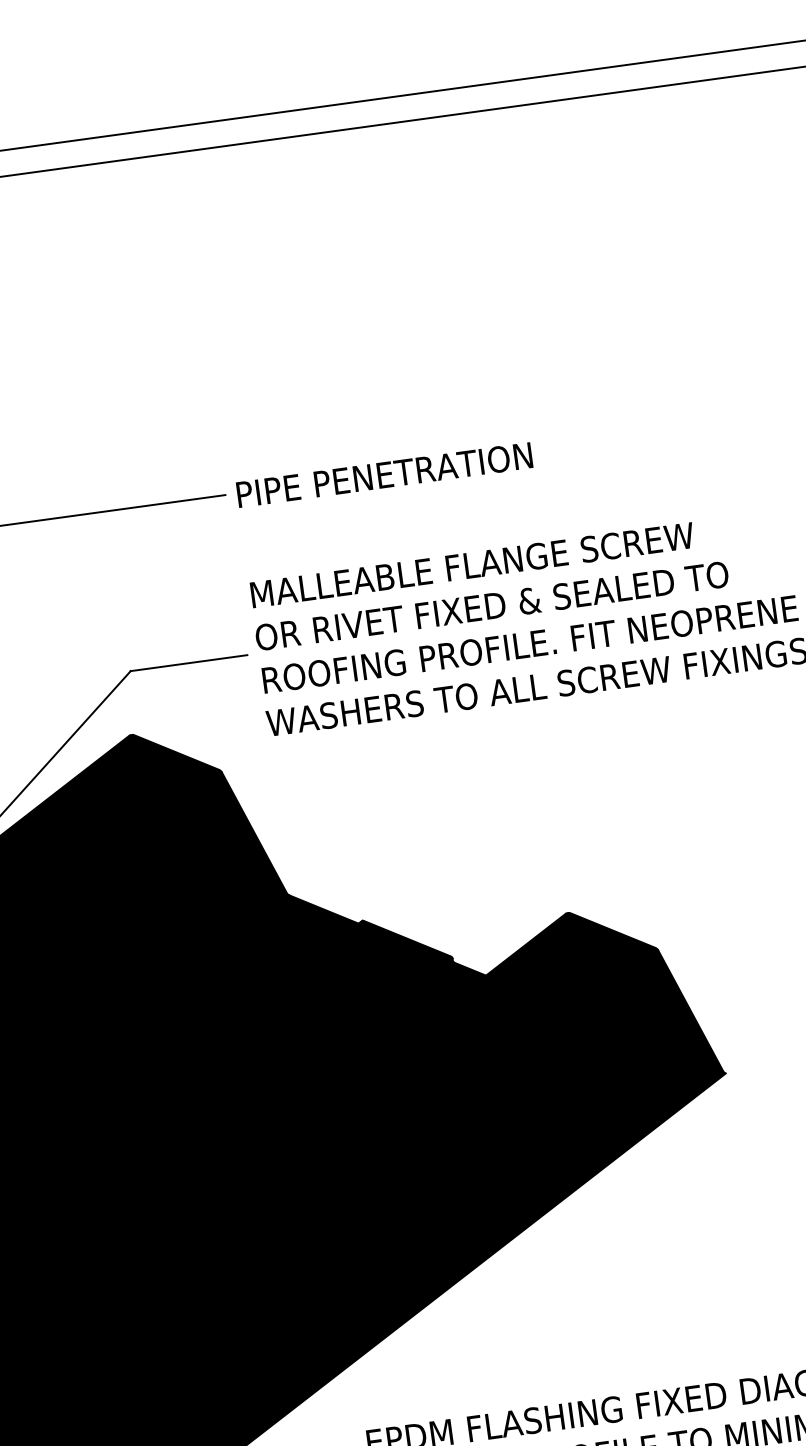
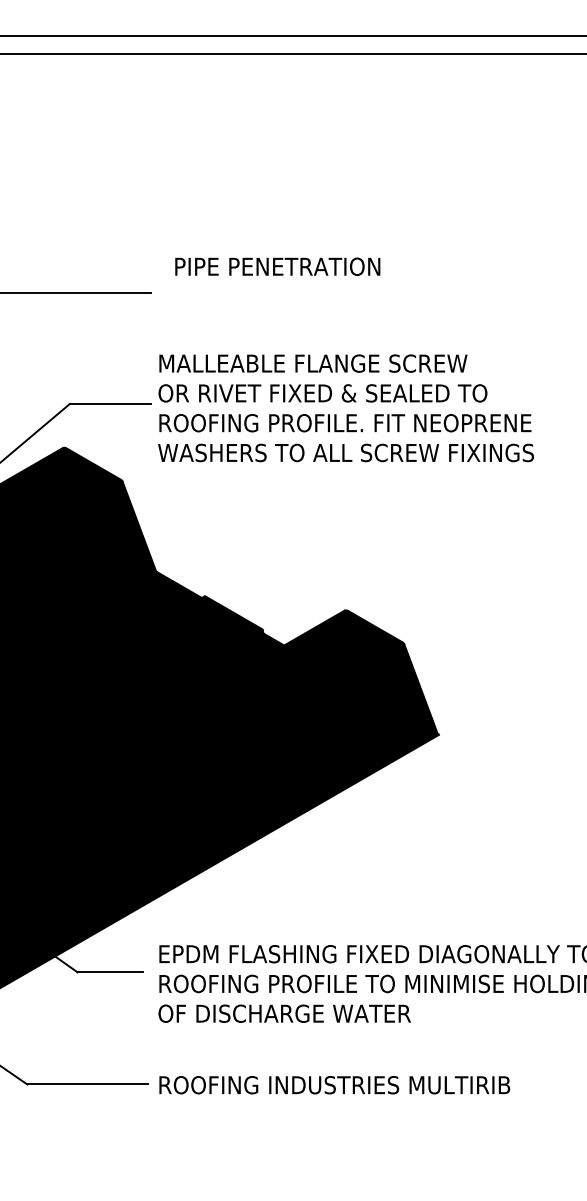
text: (384, 474) -> (277, 266), moved

